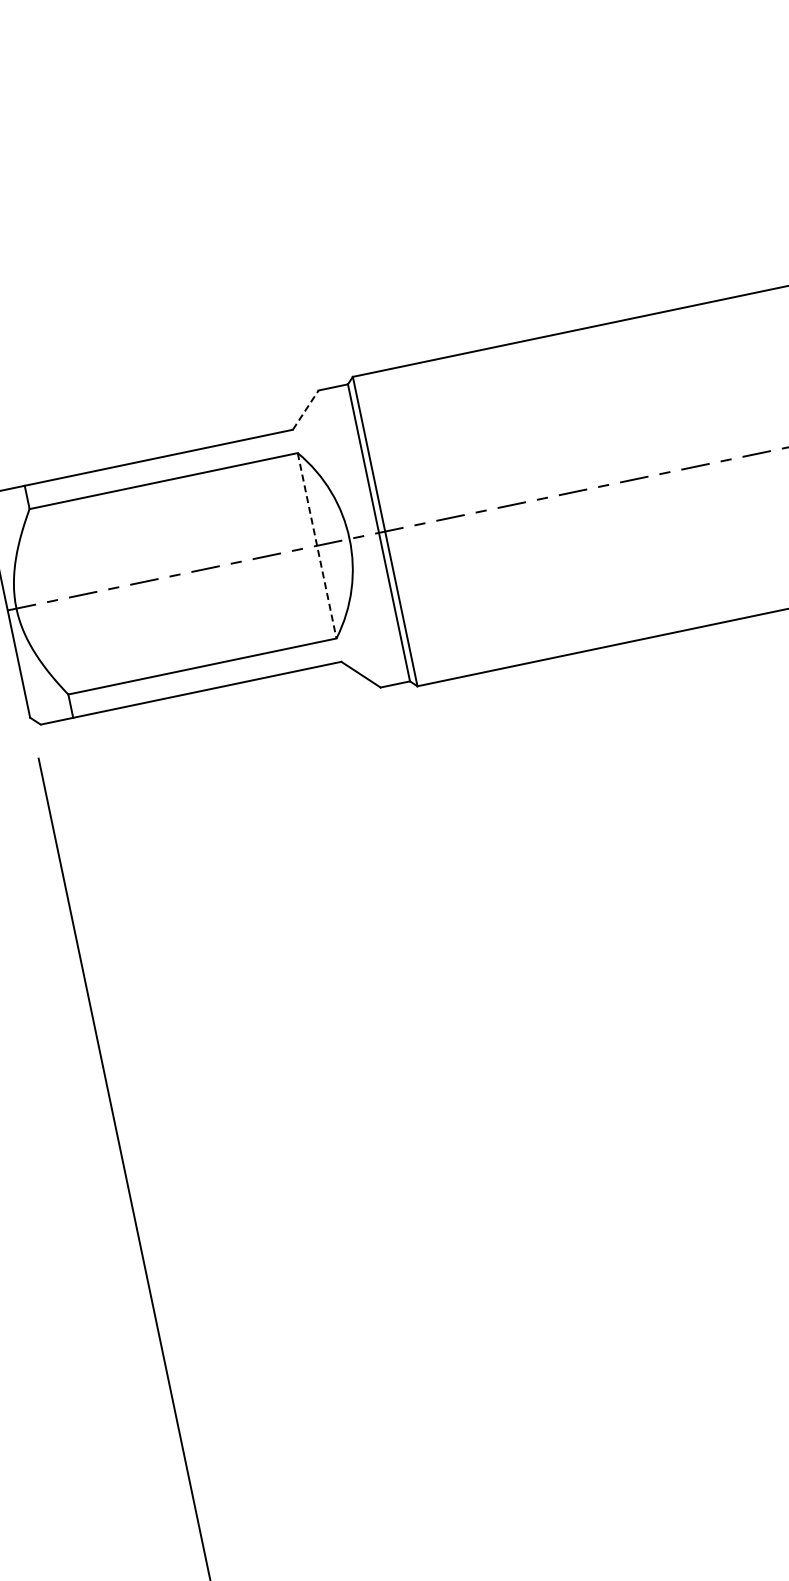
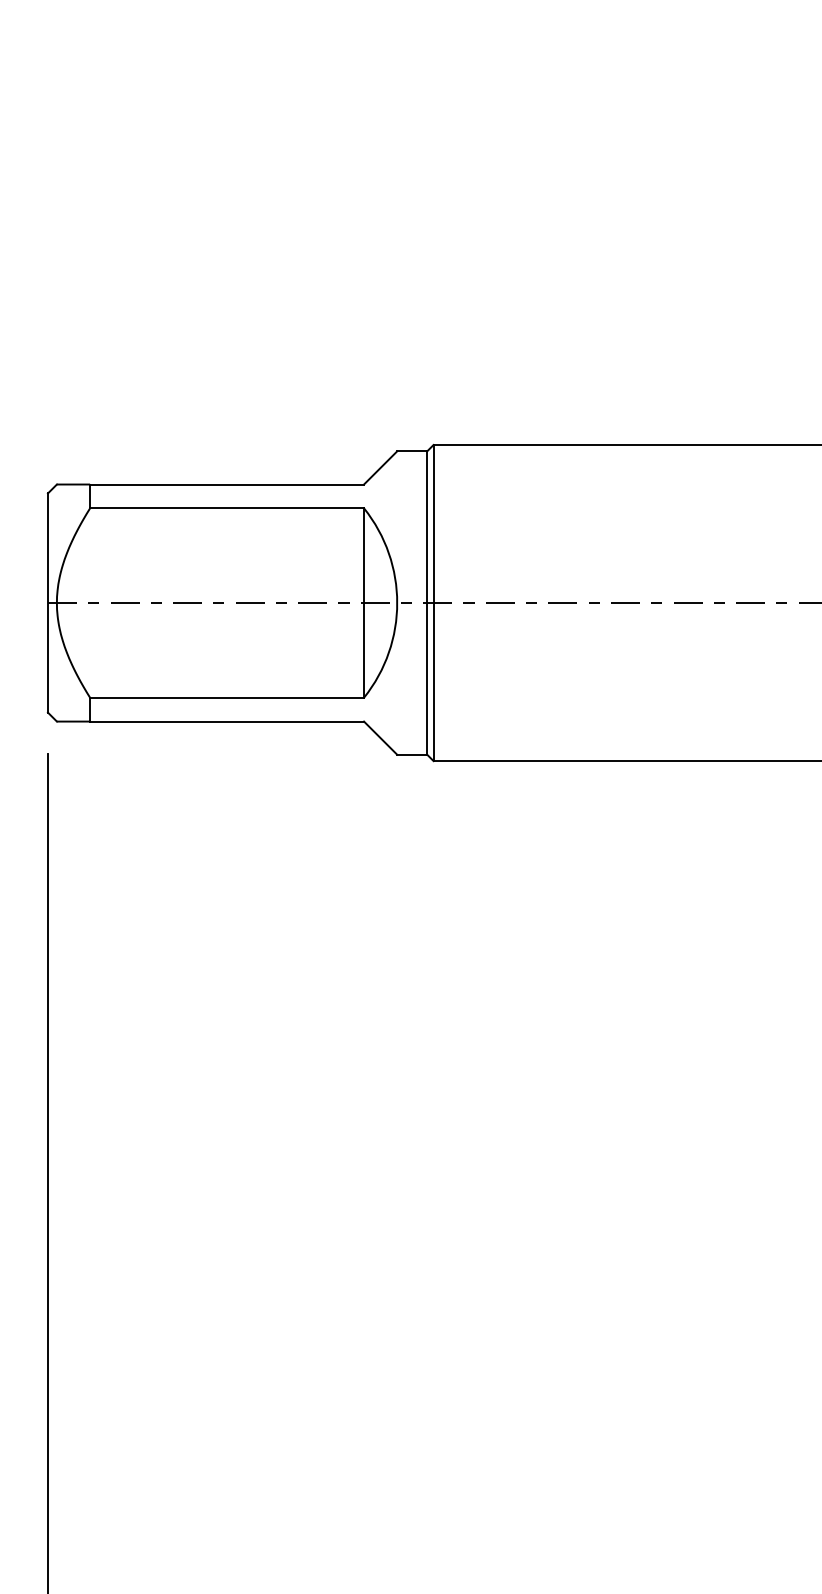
line: (305, 409) -> (380, 467), dashed -> solid
line: (317, 546) -> (364, 603), dashed -> solid

